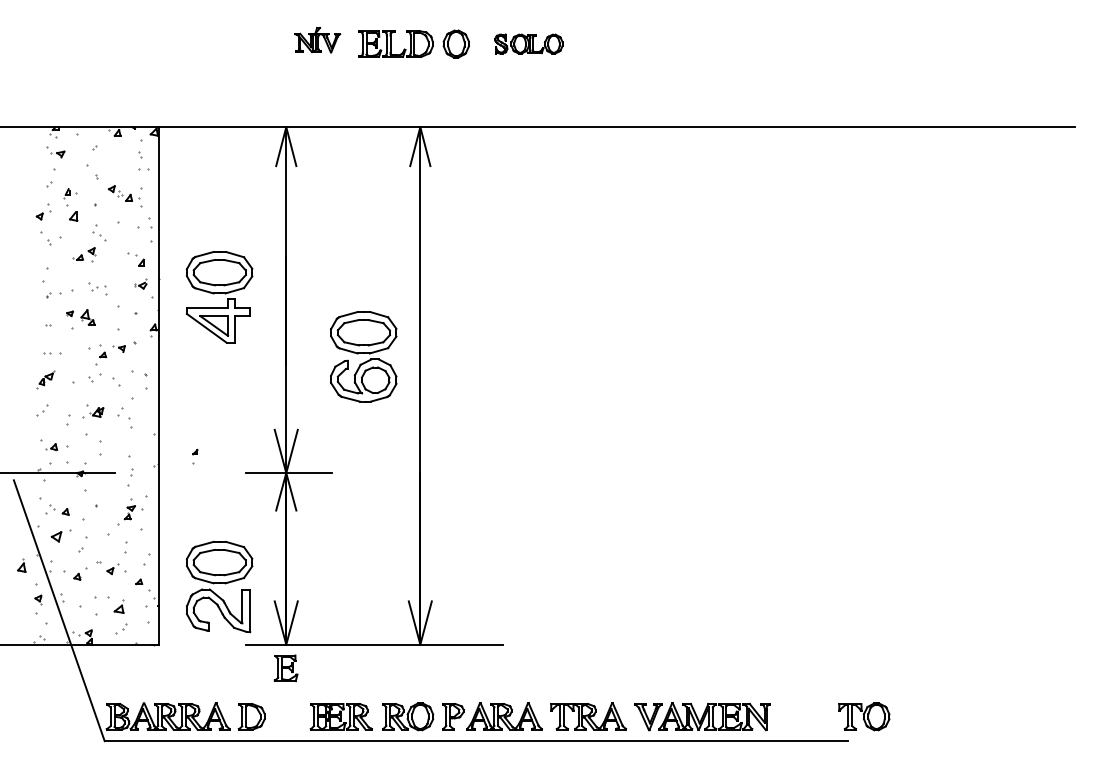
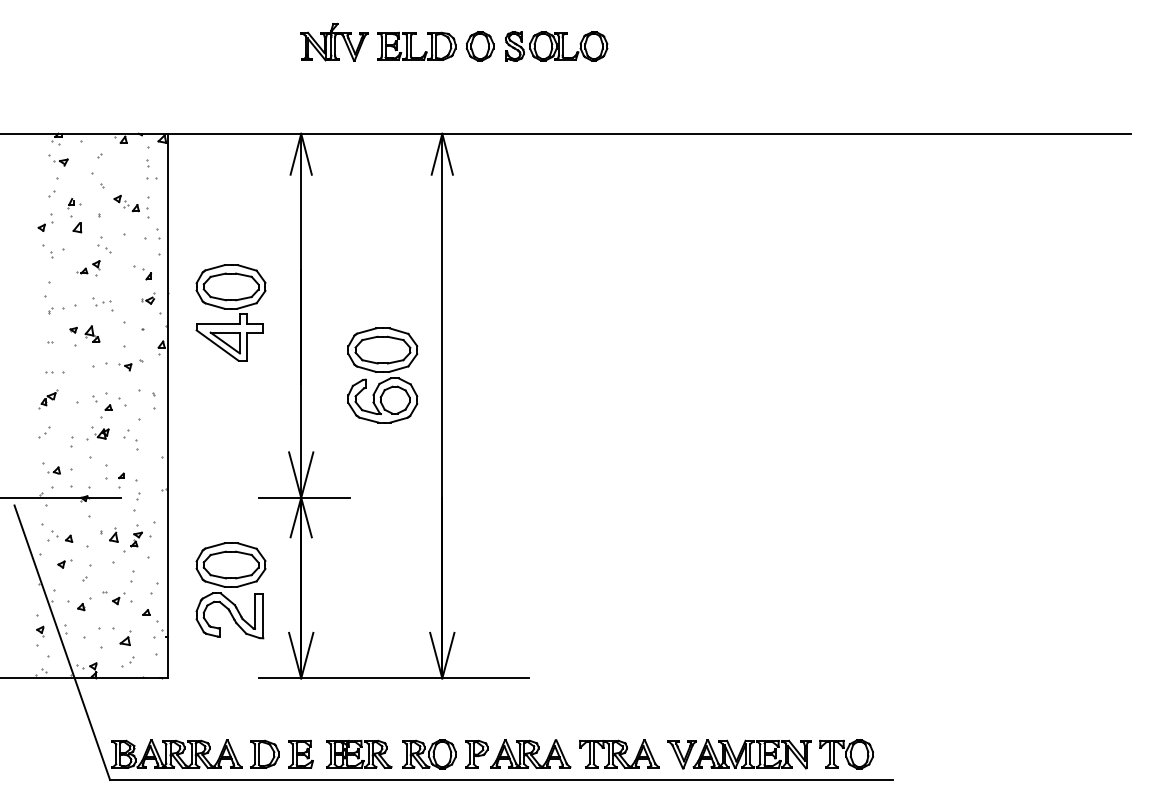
part: (317, 39) -> (334, 41), size x1.43
part: (528, 44) -> (556, 46), size x1.43
part: (101, 358) -> (106, 411), moved
part: (195, 456) -> (121, 480), moved
part: (61, 535) -> (64, 563), size x0.62
part: (21, 564) -> (113, 534), moved
part: (219, 586) -> (230, 590), moved
part: (285, 668) -> (300, 754), moved
part: (864, 716) -> (846, 754), moved

